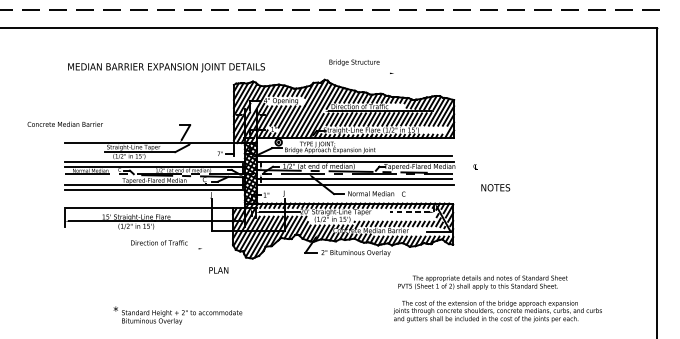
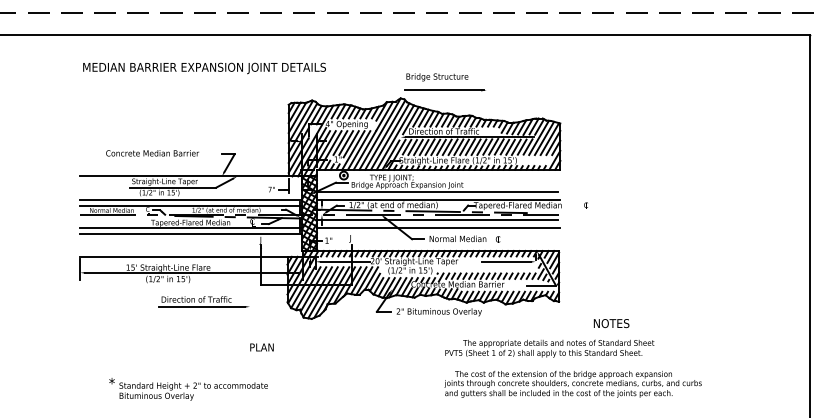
text: (166, 67) -> (204, 68), moved
line: (359, 73) -> (443, 90), added
text: (65, 124) -> (152, 153), moved
text: (495, 187) -> (611, 323), moved
line: (410, 212) -> (506, 261), dashed -> solid
line: (163, 248) -> (201, 306), added
text: (218, 270) -> (261, 347), moved
text: (482, 282) -> (549, 348), moved
text: (497, 310) -> (572, 383), moved
text: (177, 315) -> (188, 389), moved

